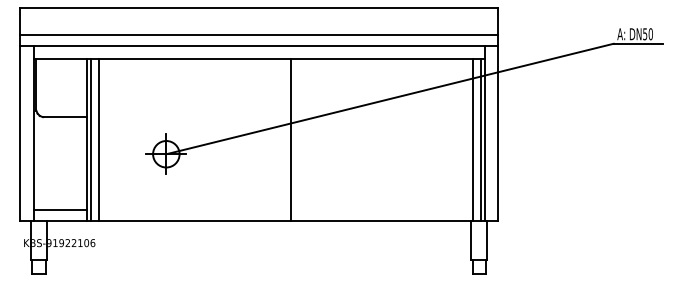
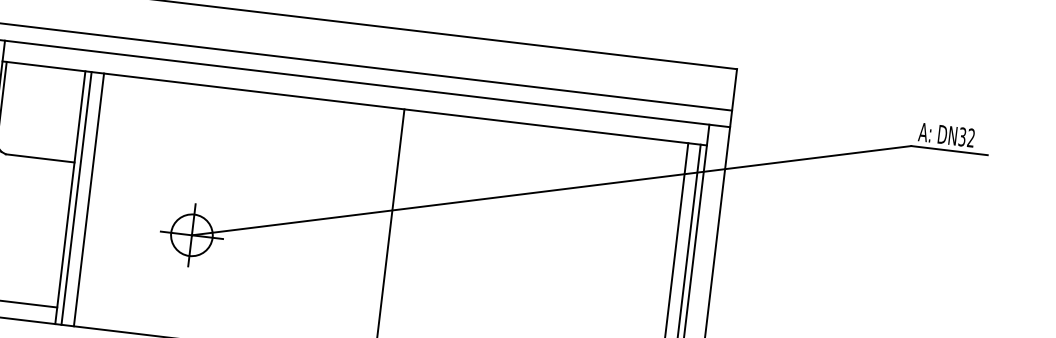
text: (647, 34) -> (966, 137), DN50 -> DN32

